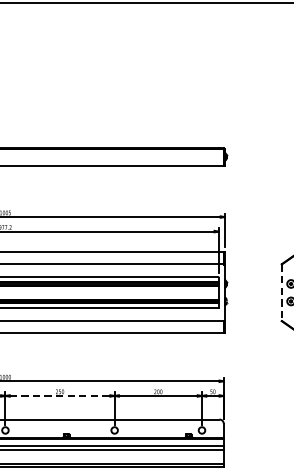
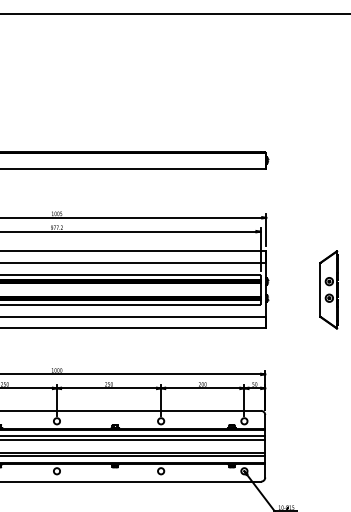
line: (281, 292) -> (320, 289), dashed -> solid
line: (60, 396) -> (109, 388), dashed -> solid

